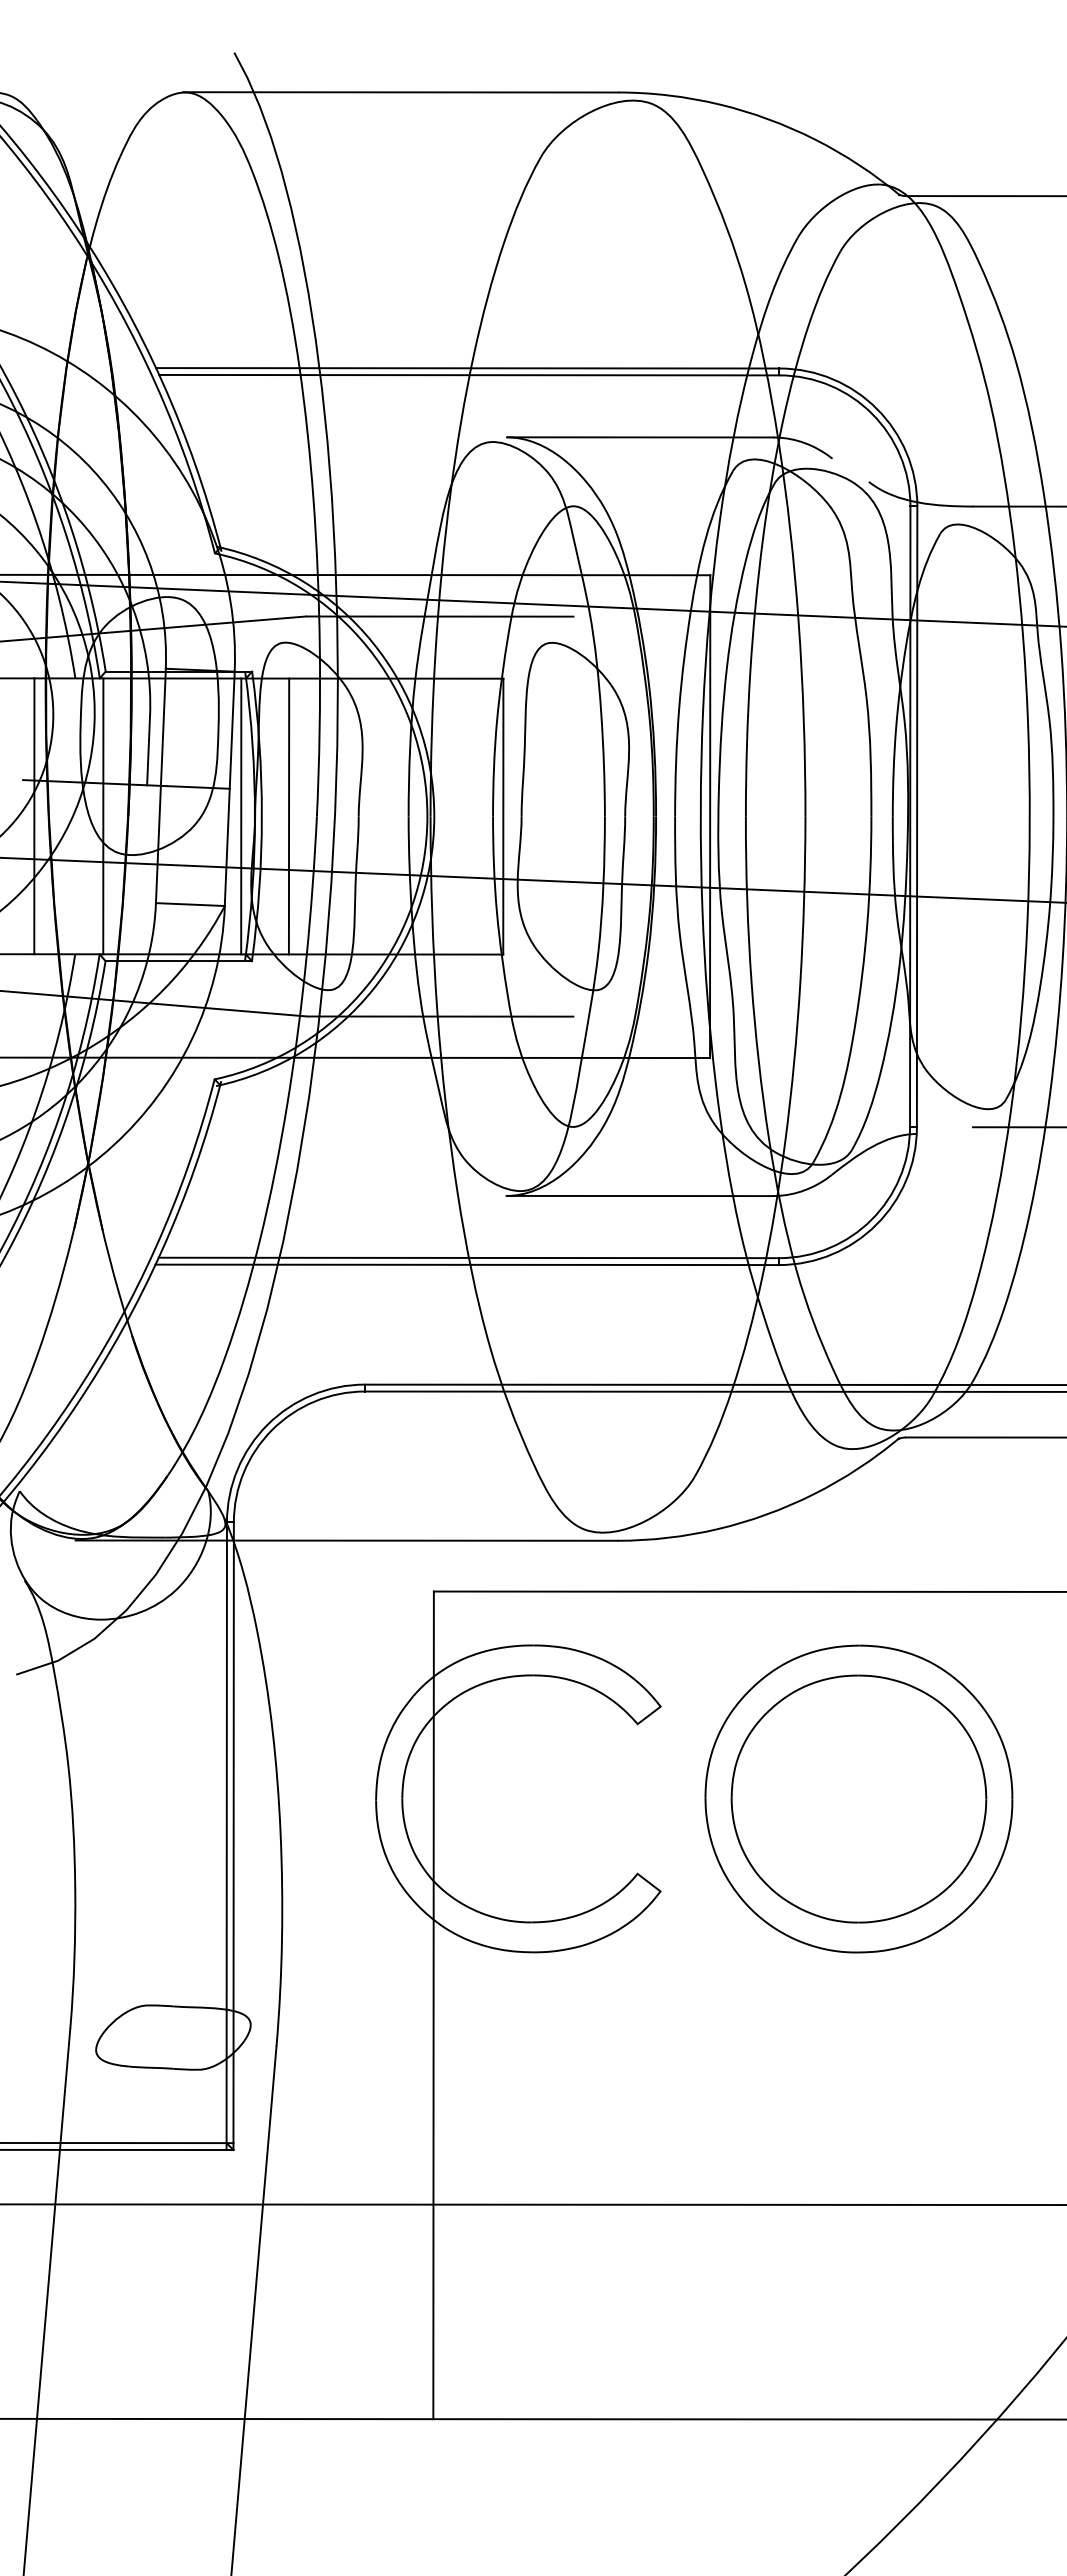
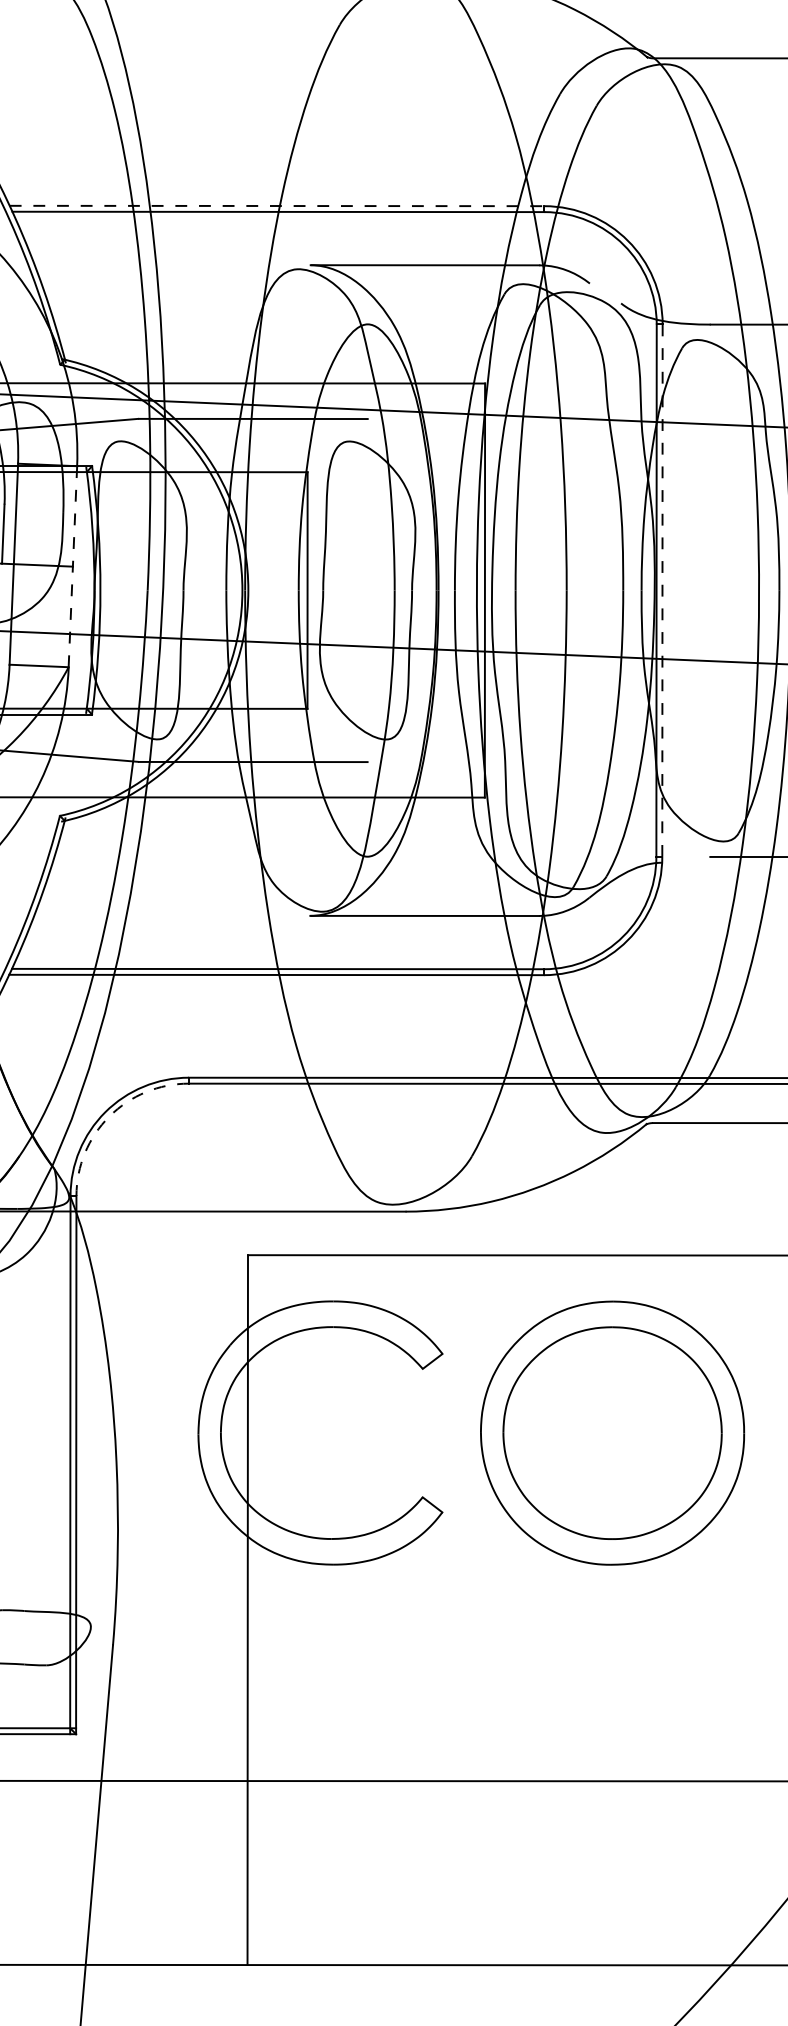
line: (467, 368) -> (276, 206), solid -> dashed
line: (229, 789) -> (72, 567), solid -> dashed
line: (241, 816) -> (82, 590), removed
line: (288, 816) -> (123, 590), removed
line: (917, 817) -> (662, 591), solid -> dashed
arc: (272, 1429) -> (109, 1116), solid -> dashed

